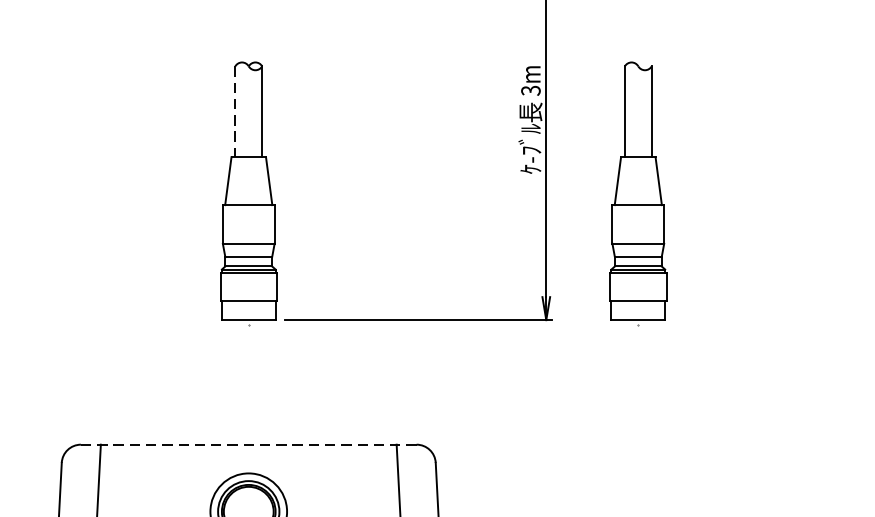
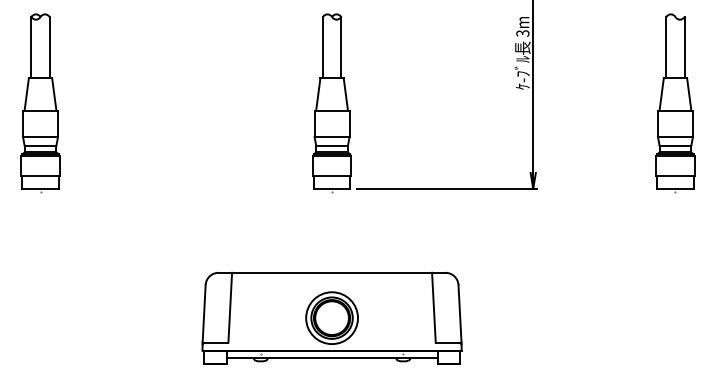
line: (236, 111) -> (323, 47), dashed -> solid
part: (638, 194) -> (675, 103), moved
line: (249, 444) -> (332, 272), dashed -> solid

